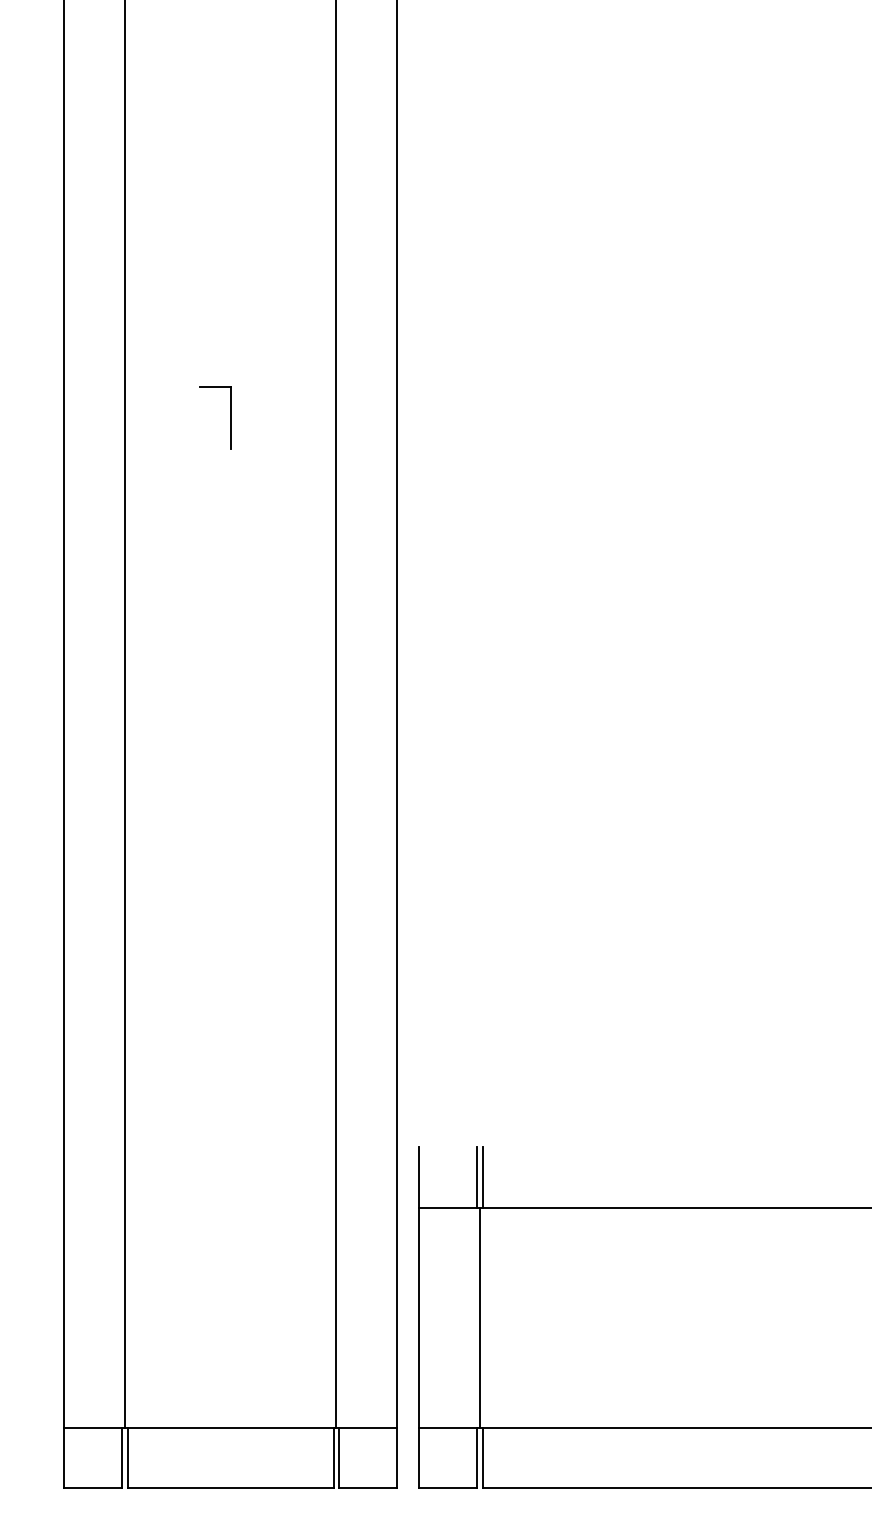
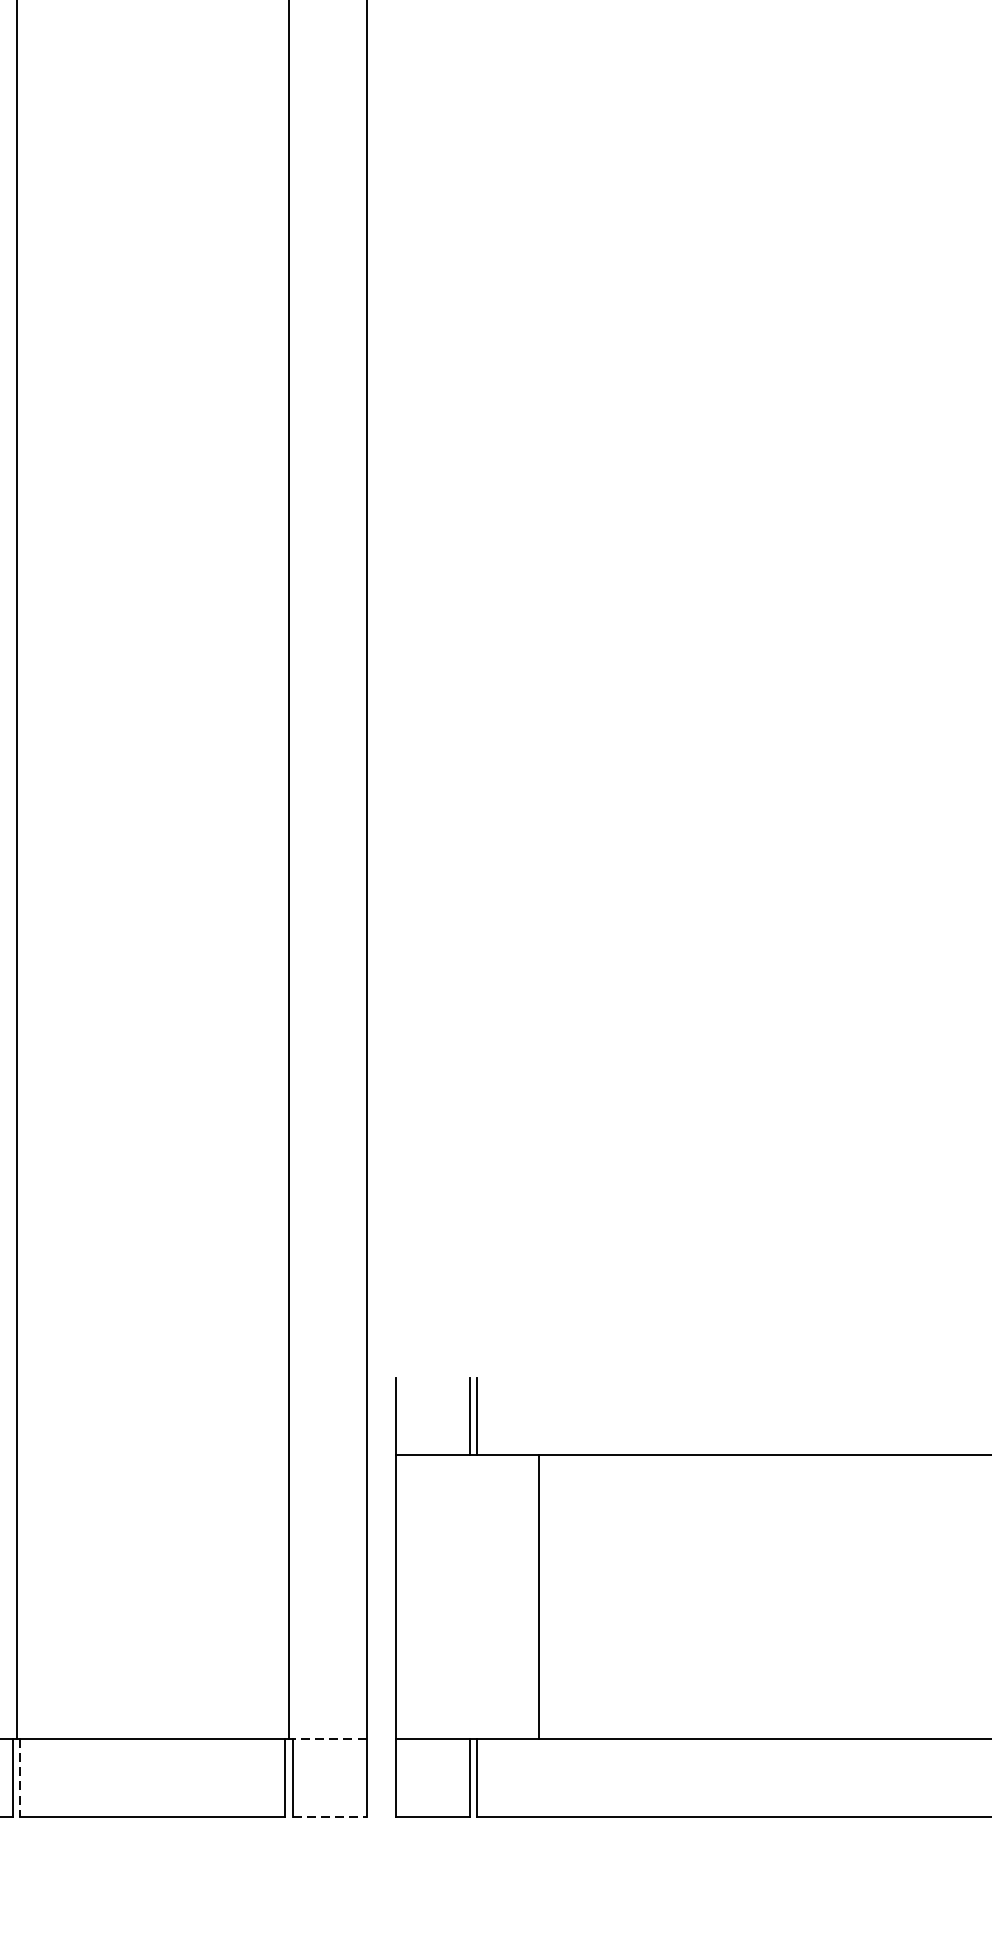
part: (230, 417) -> (152, 438), removed
line: (480, 1317) -> (539, 1596), moved
line: (368, 1428) -> (330, 1739), solid -> dashed
line: (127, 1458) -> (19, 1778), solid -> dashed
line: (368, 1488) -> (330, 1816), solid -> dashed

